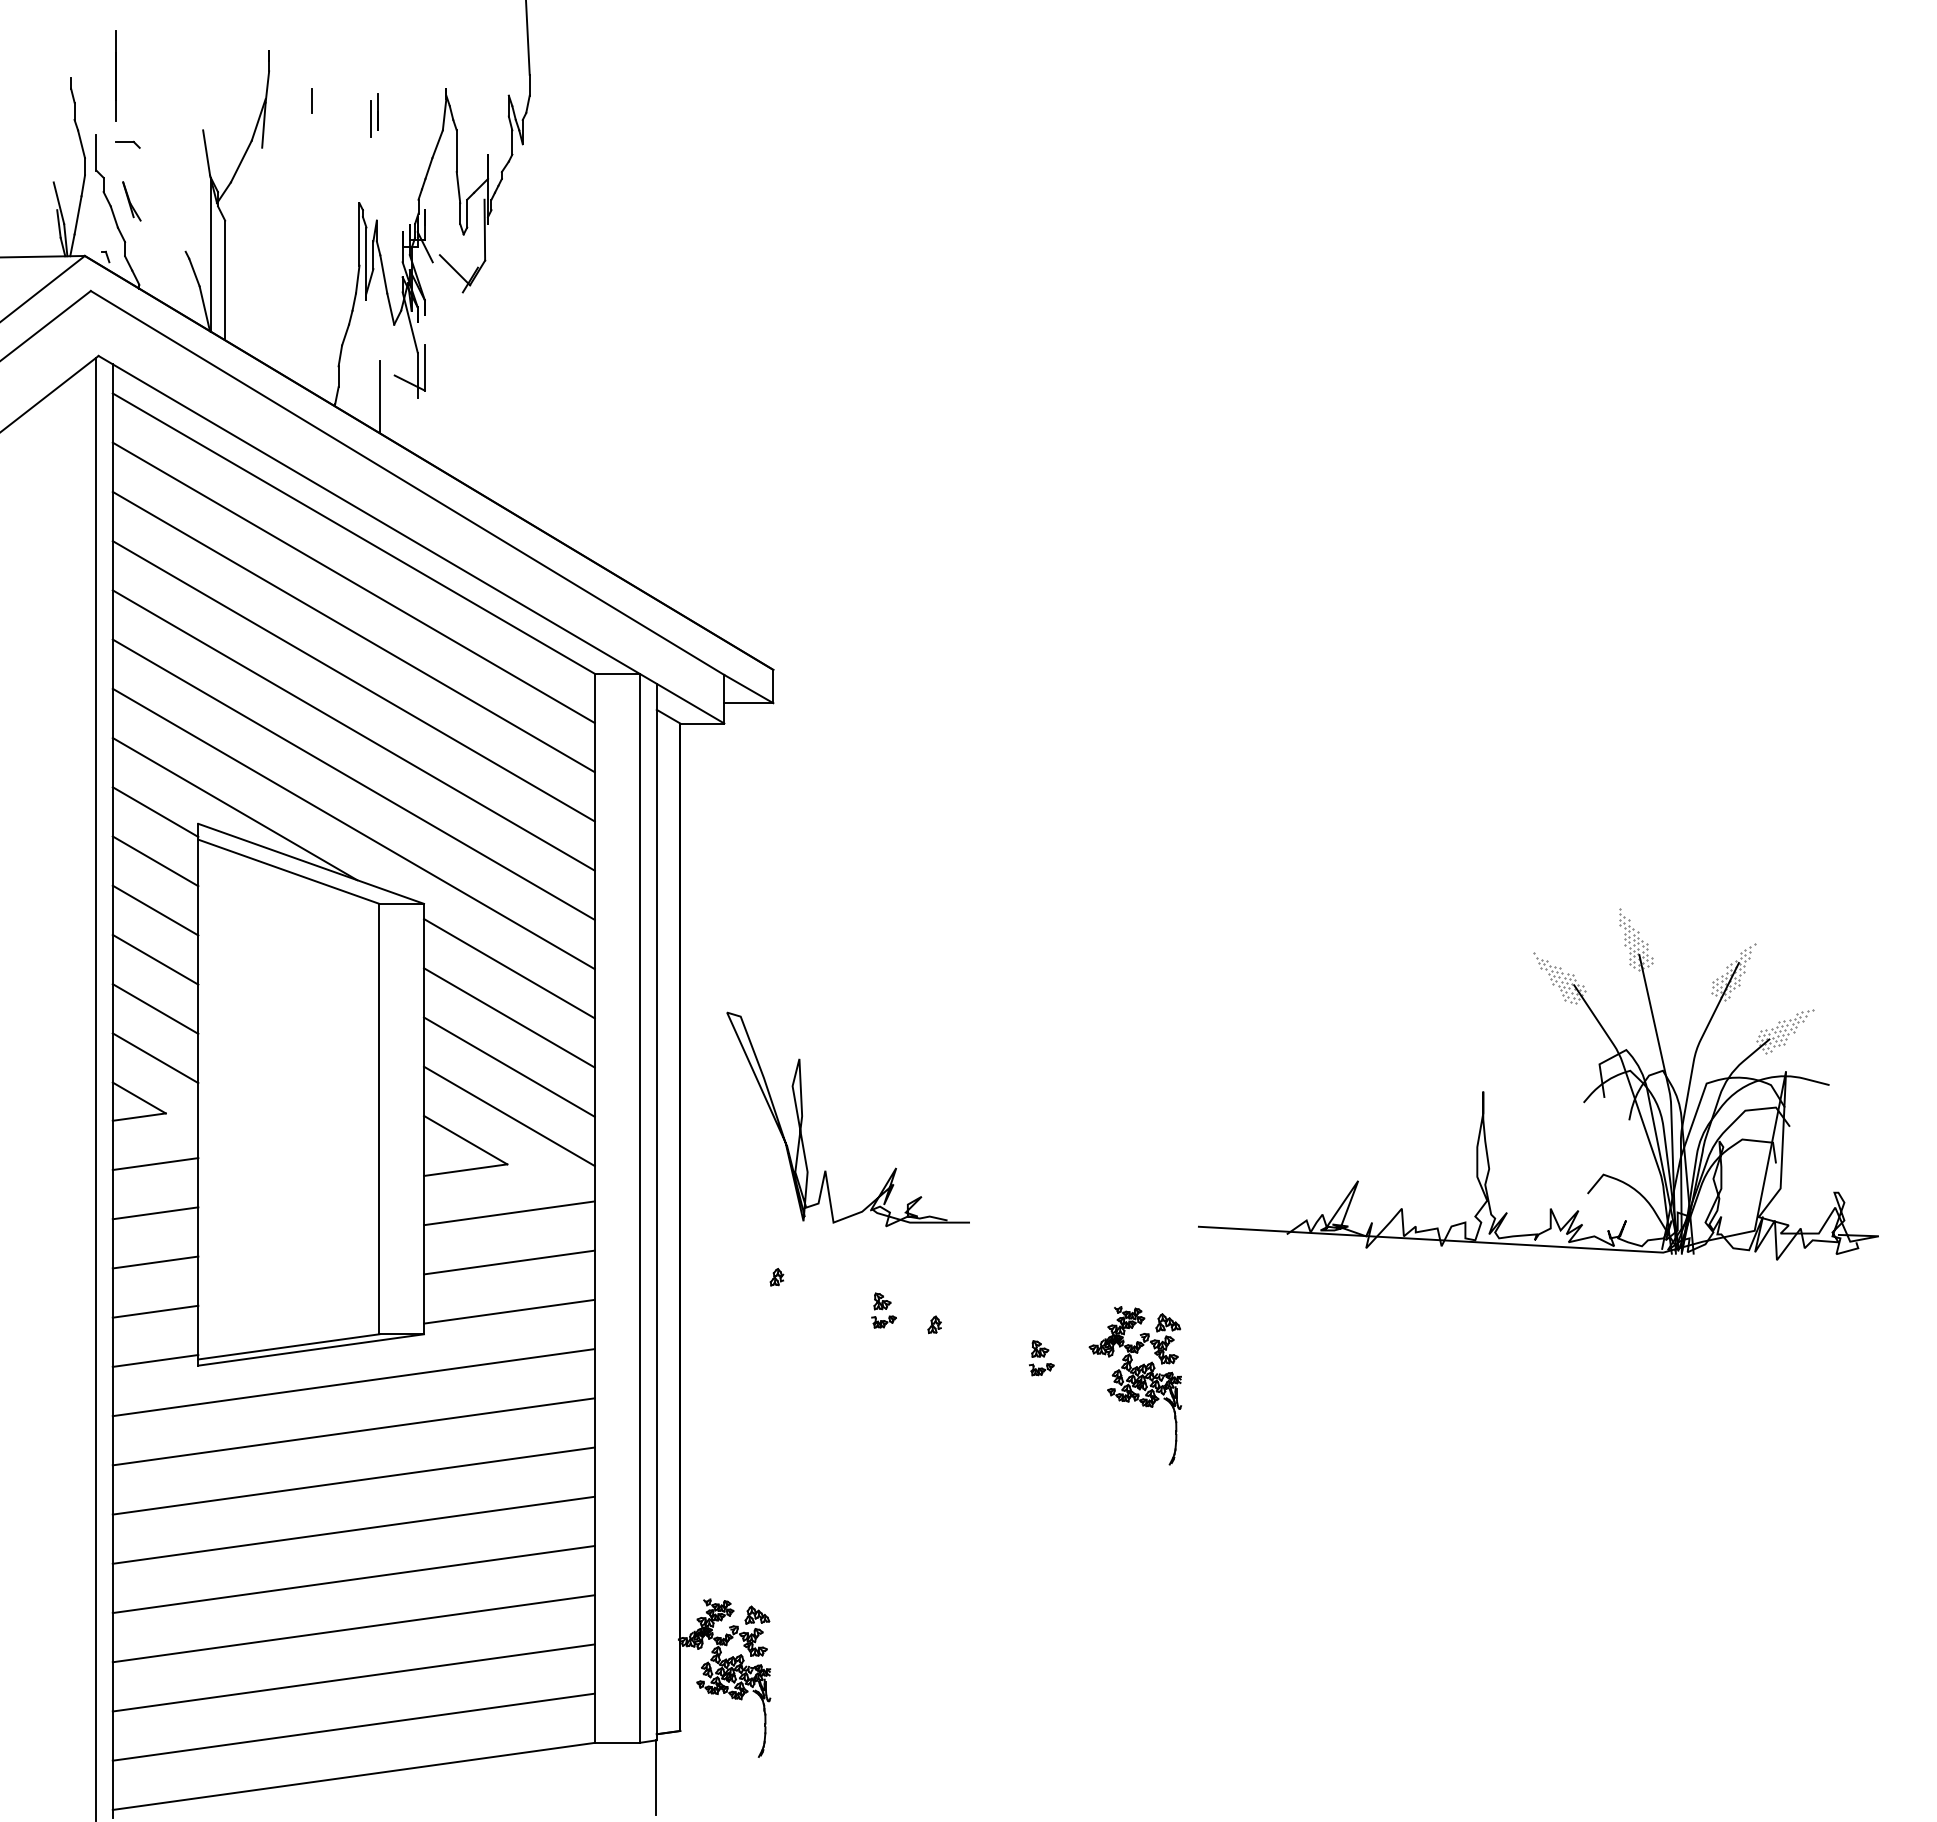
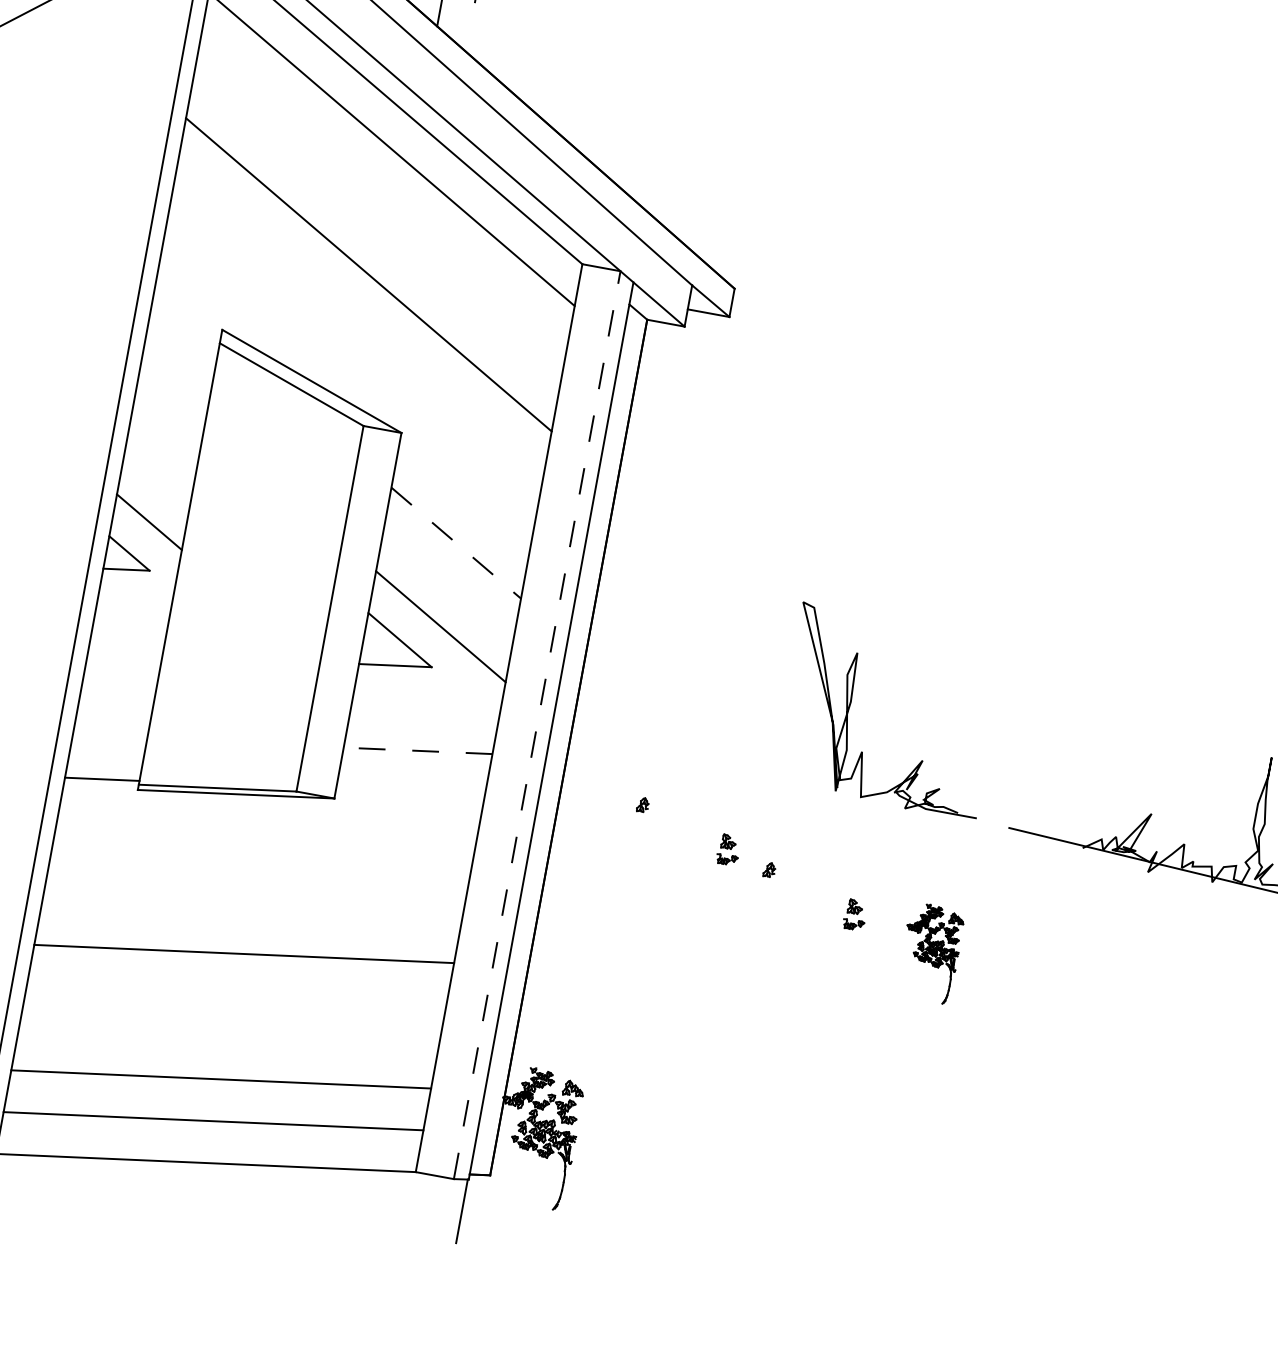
line: (353, 631) -> (384, 190), removed
line: (353, 681) -> (376, 233), removed
line: (353, 779) -> (360, 316), removed
line: (234, 808) -> (255, 322), removed
line: (155, 812) -> (187, 313), removed
line: (353, 828) -> (353, 357), removed
line: (155, 861) -> (180, 355), removed
line: (155, 910) -> (172, 396), removed
line: (155, 959) -> (164, 438), removed
line: (509, 968) -> (464, 501), removed
line: (155, 1008) -> (157, 479), removed
line: (509, 1017) -> (456, 542), solid -> dashed
line: (509, 1066) -> (448, 584), removed
part: (802, 1119) -> (850, 704), moved
line: (155, 1164) -> (132, 612), removed
line: (639, 1208) -> (536, 725), solid -> dashed
line: (155, 1213) -> (125, 654), removed
line: (509, 1213) -> (425, 709), removed
line: (155, 1262) -> (117, 695), removed
line: (508, 1262) -> (417, 750), solid -> dashed
line: (155, 1311) -> (109, 737), removed
line: (509, 1311) -> (410, 792), removed
line: (353, 1382) -> (267, 828), removed
part: (1135, 1385) -> (930, 952), size x0.7
line: (353, 1431) -> (259, 870), removed
line: (353, 1480) -> (251, 911), removed
line: (353, 1579) -> (236, 995), removed
line: (353, 1628) -> (228, 1037), removed

